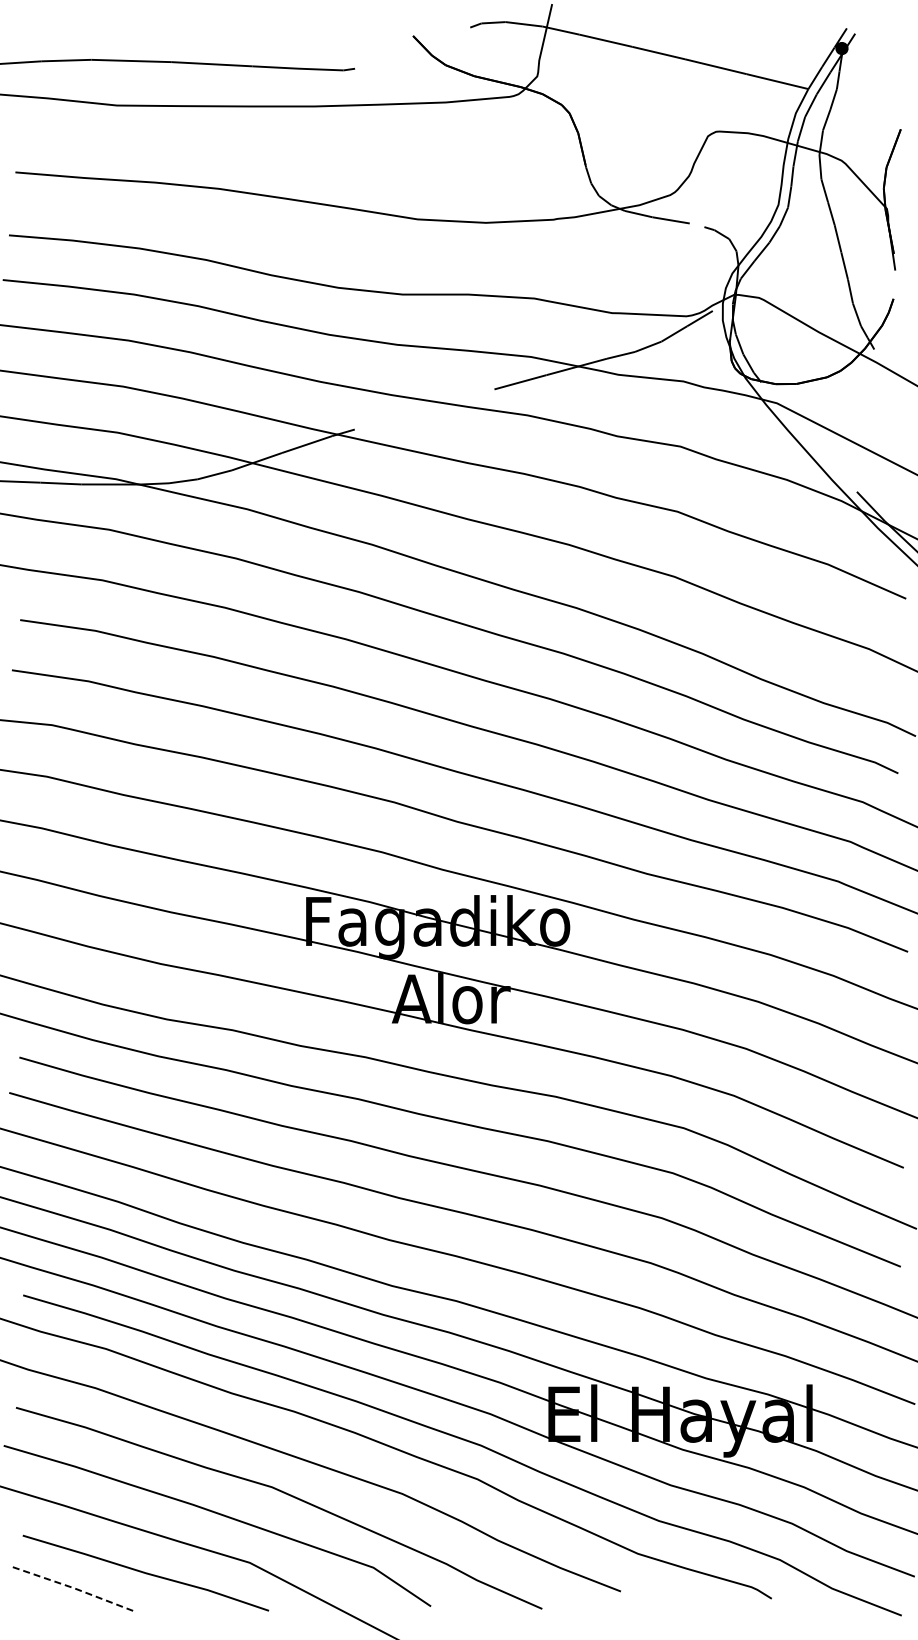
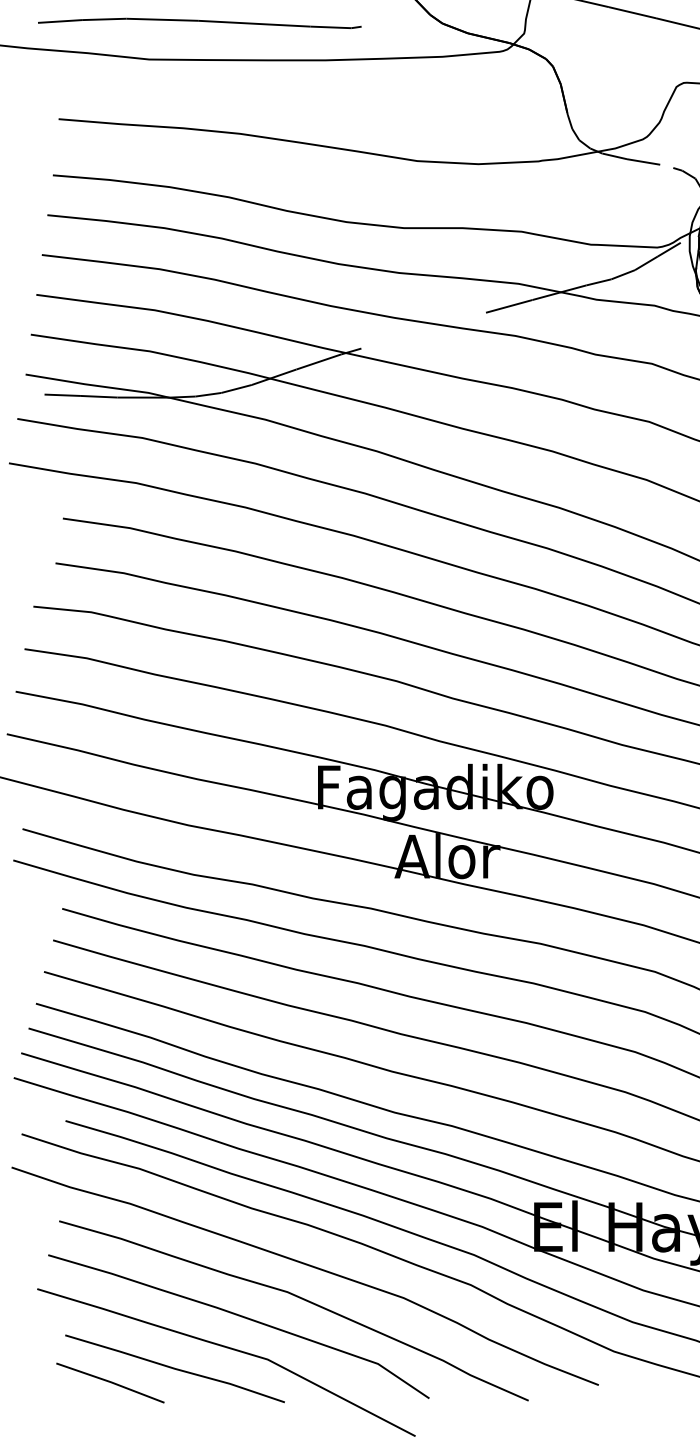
line: (74, 1588) -> (111, 1382), dashed -> solid

